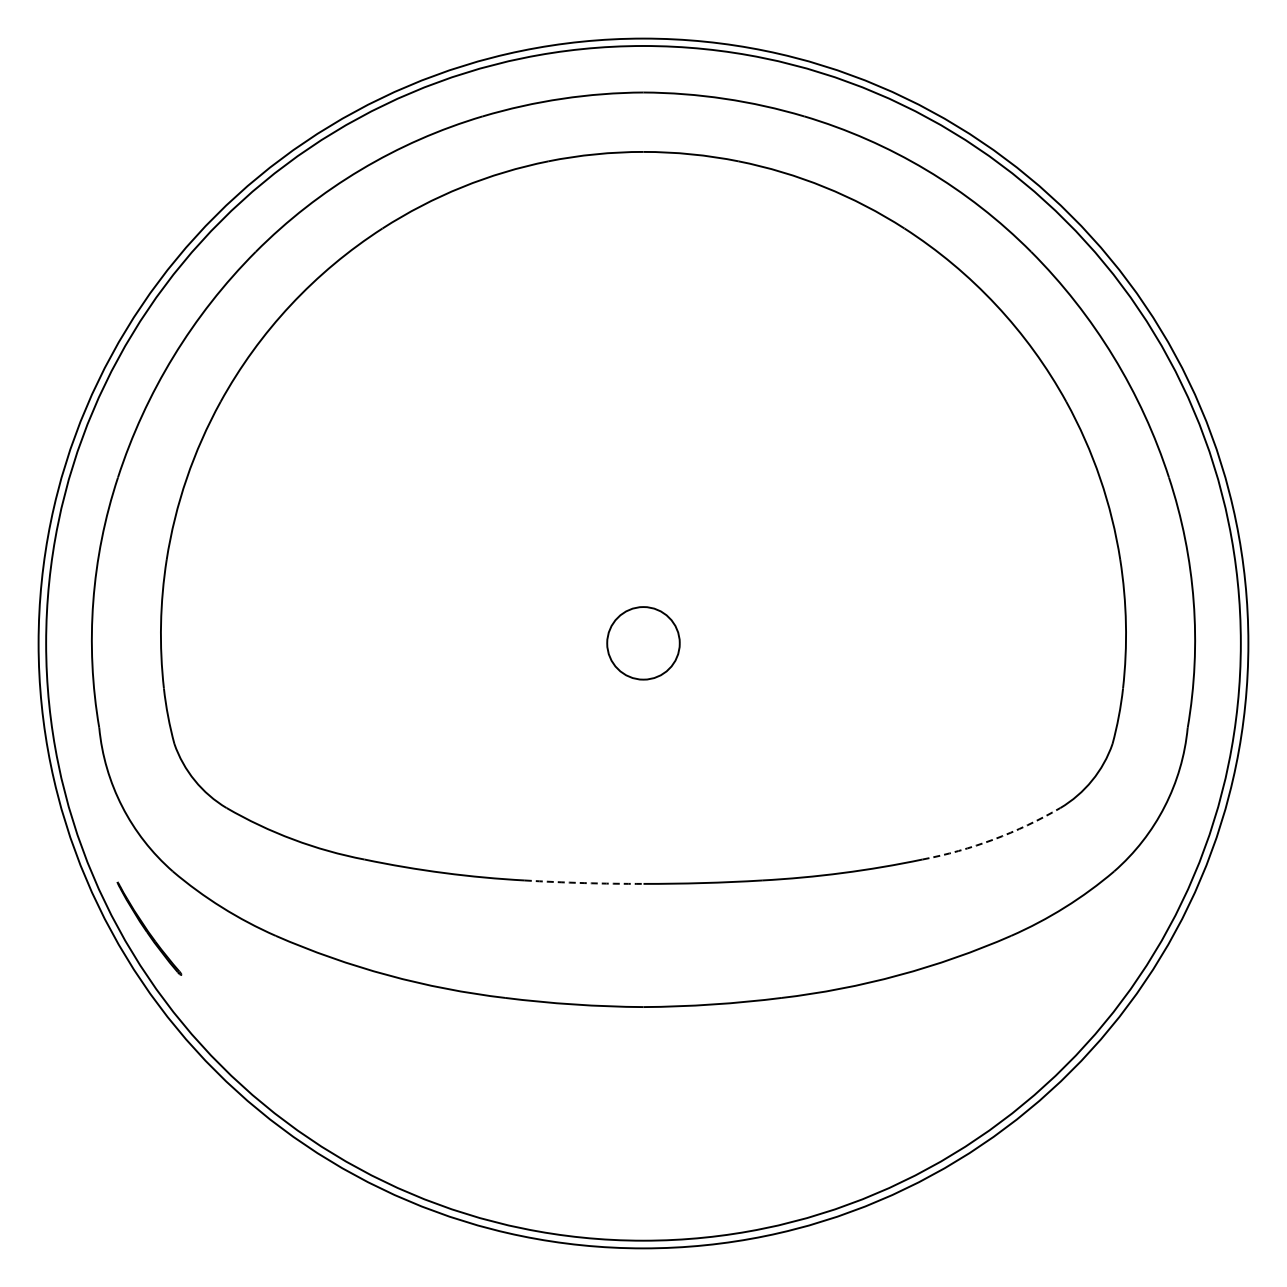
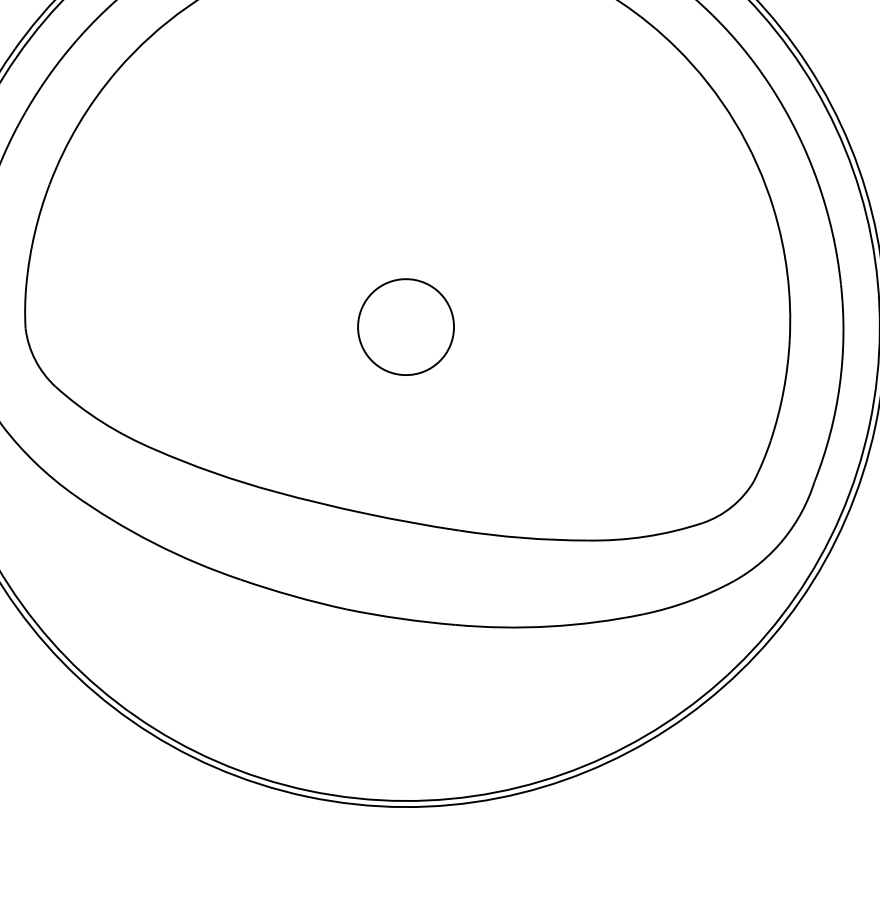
circle: (643, 642) -> (406, 326), size x1.67
arc: (993, 839) -> (645, 536), dashed -> solid
arc: (584, 883) -> (320, 503), dashed -> solid

